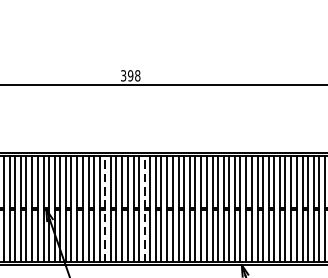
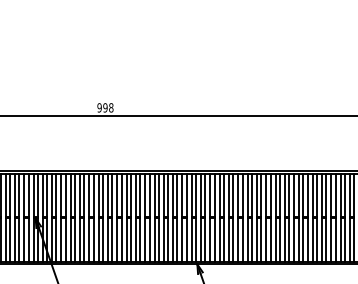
text: (123, 75) -> (99, 107), 398 -> 998
line: (105, 208) -> (84, 217), dashed -> solid
line: (145, 208) -> (117, 217), dashed -> solid

